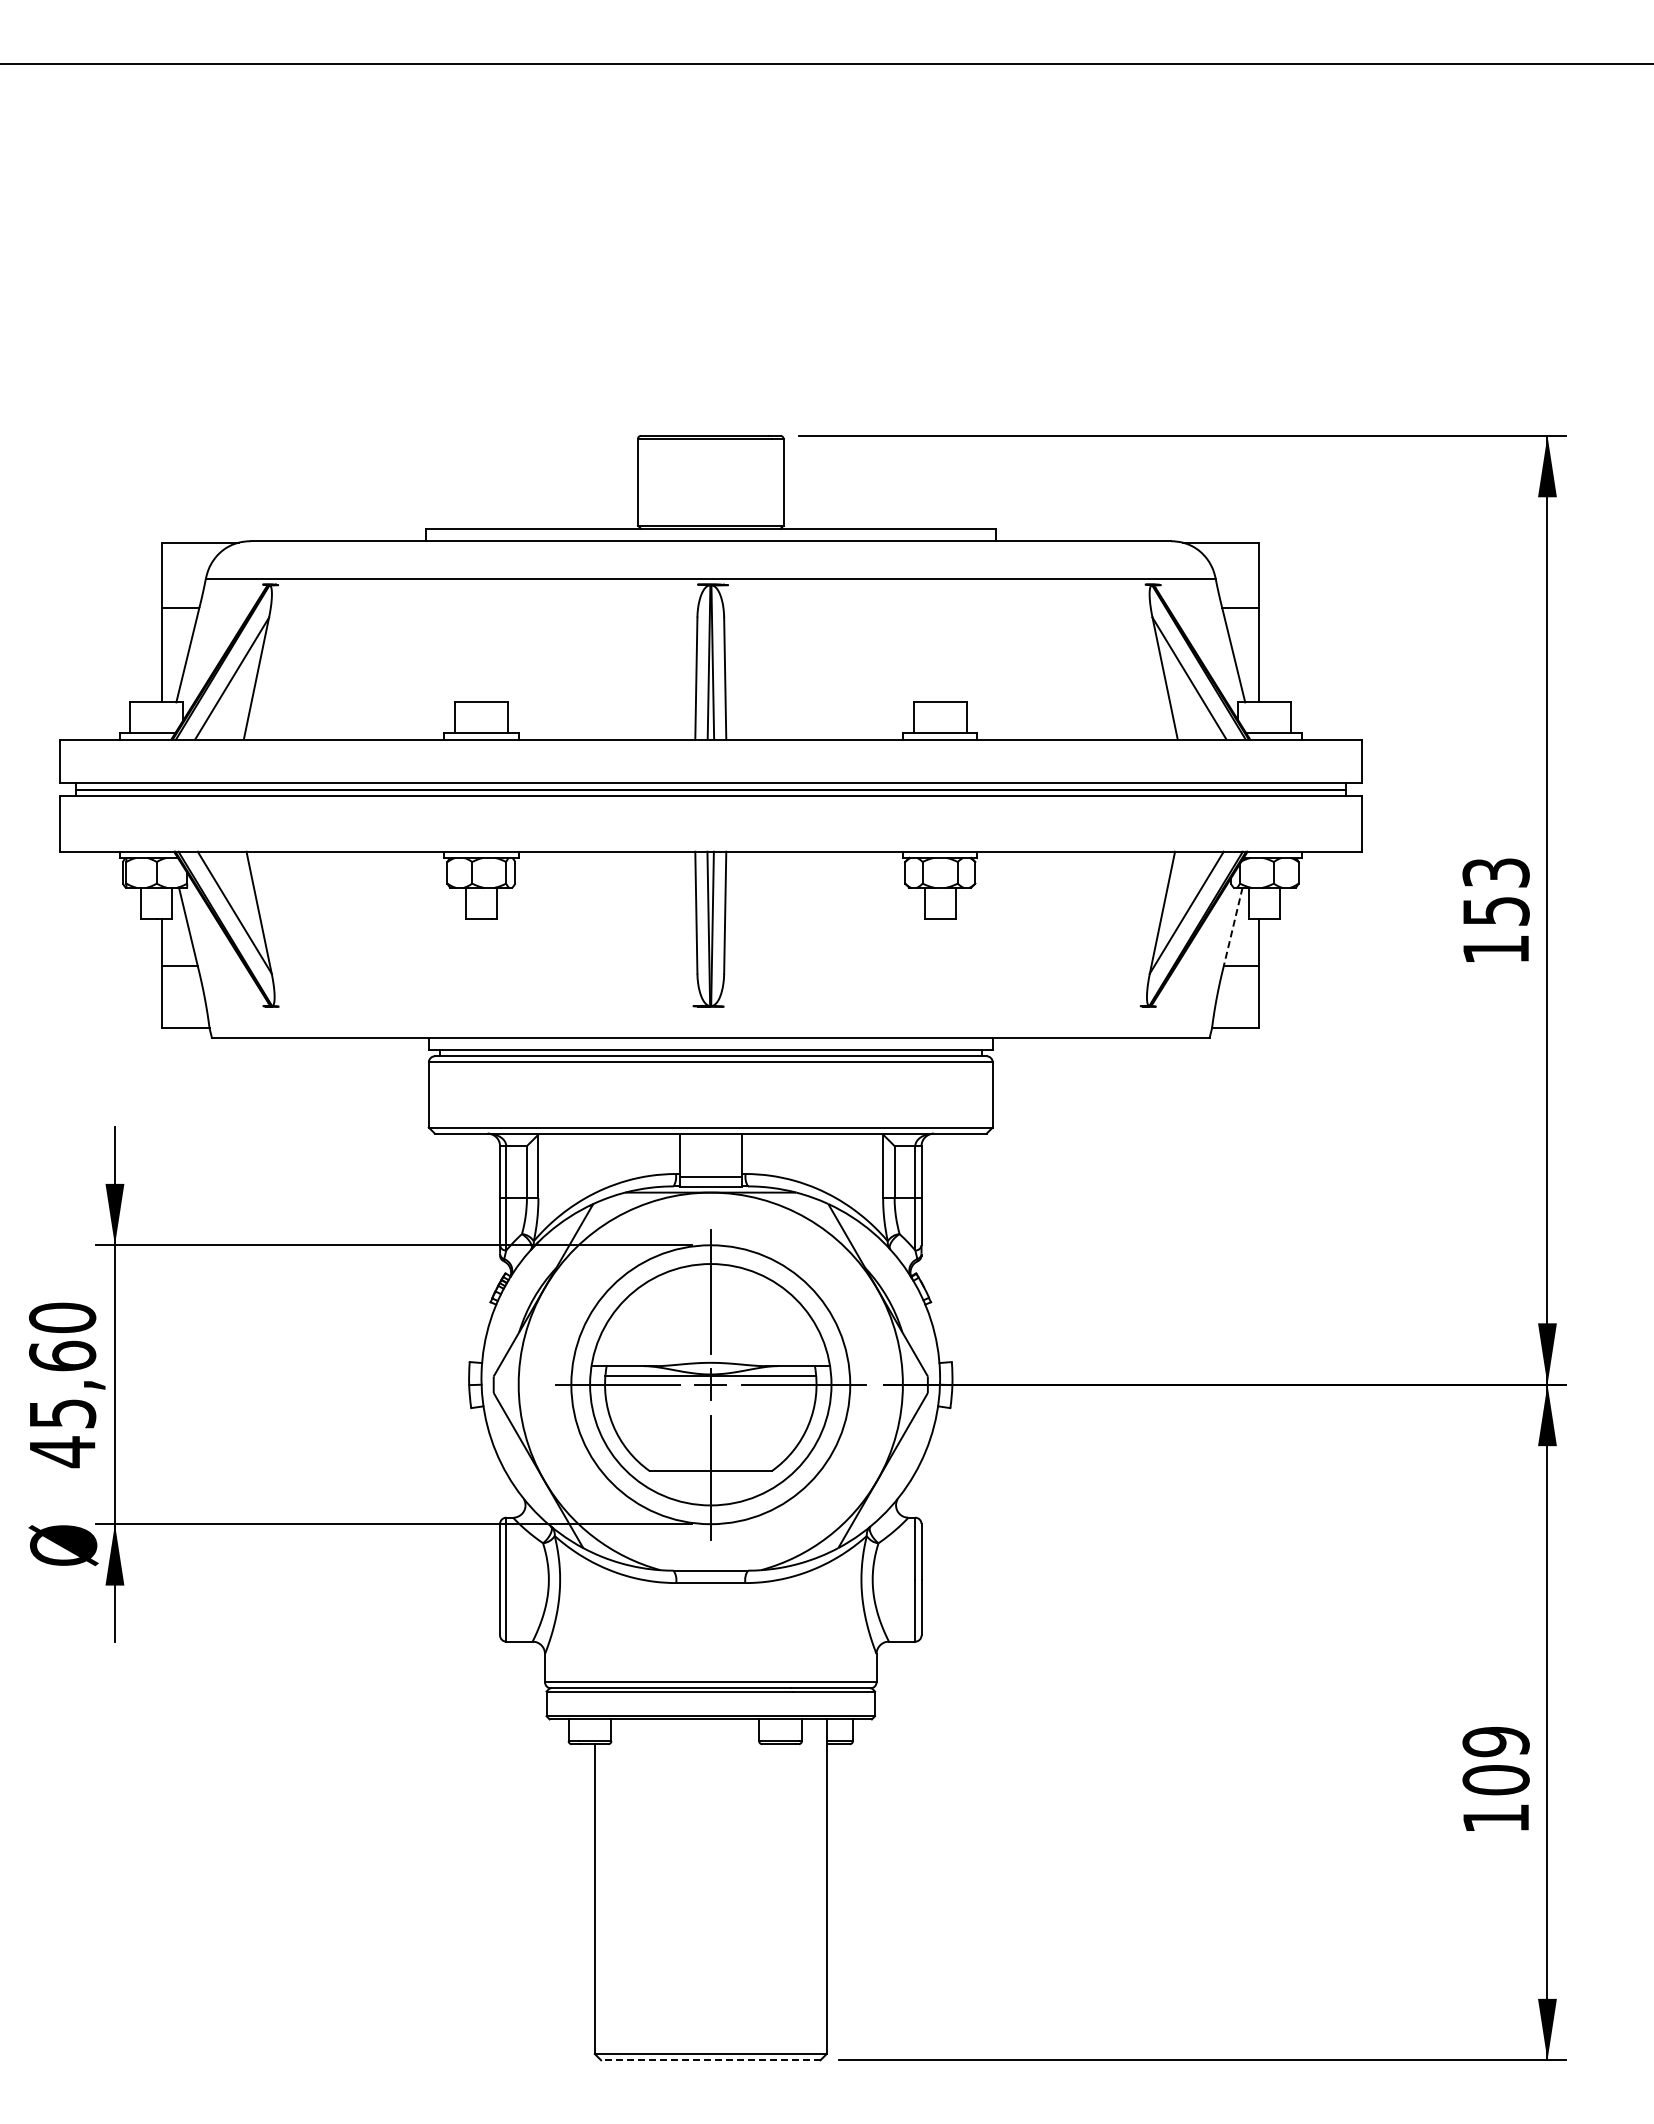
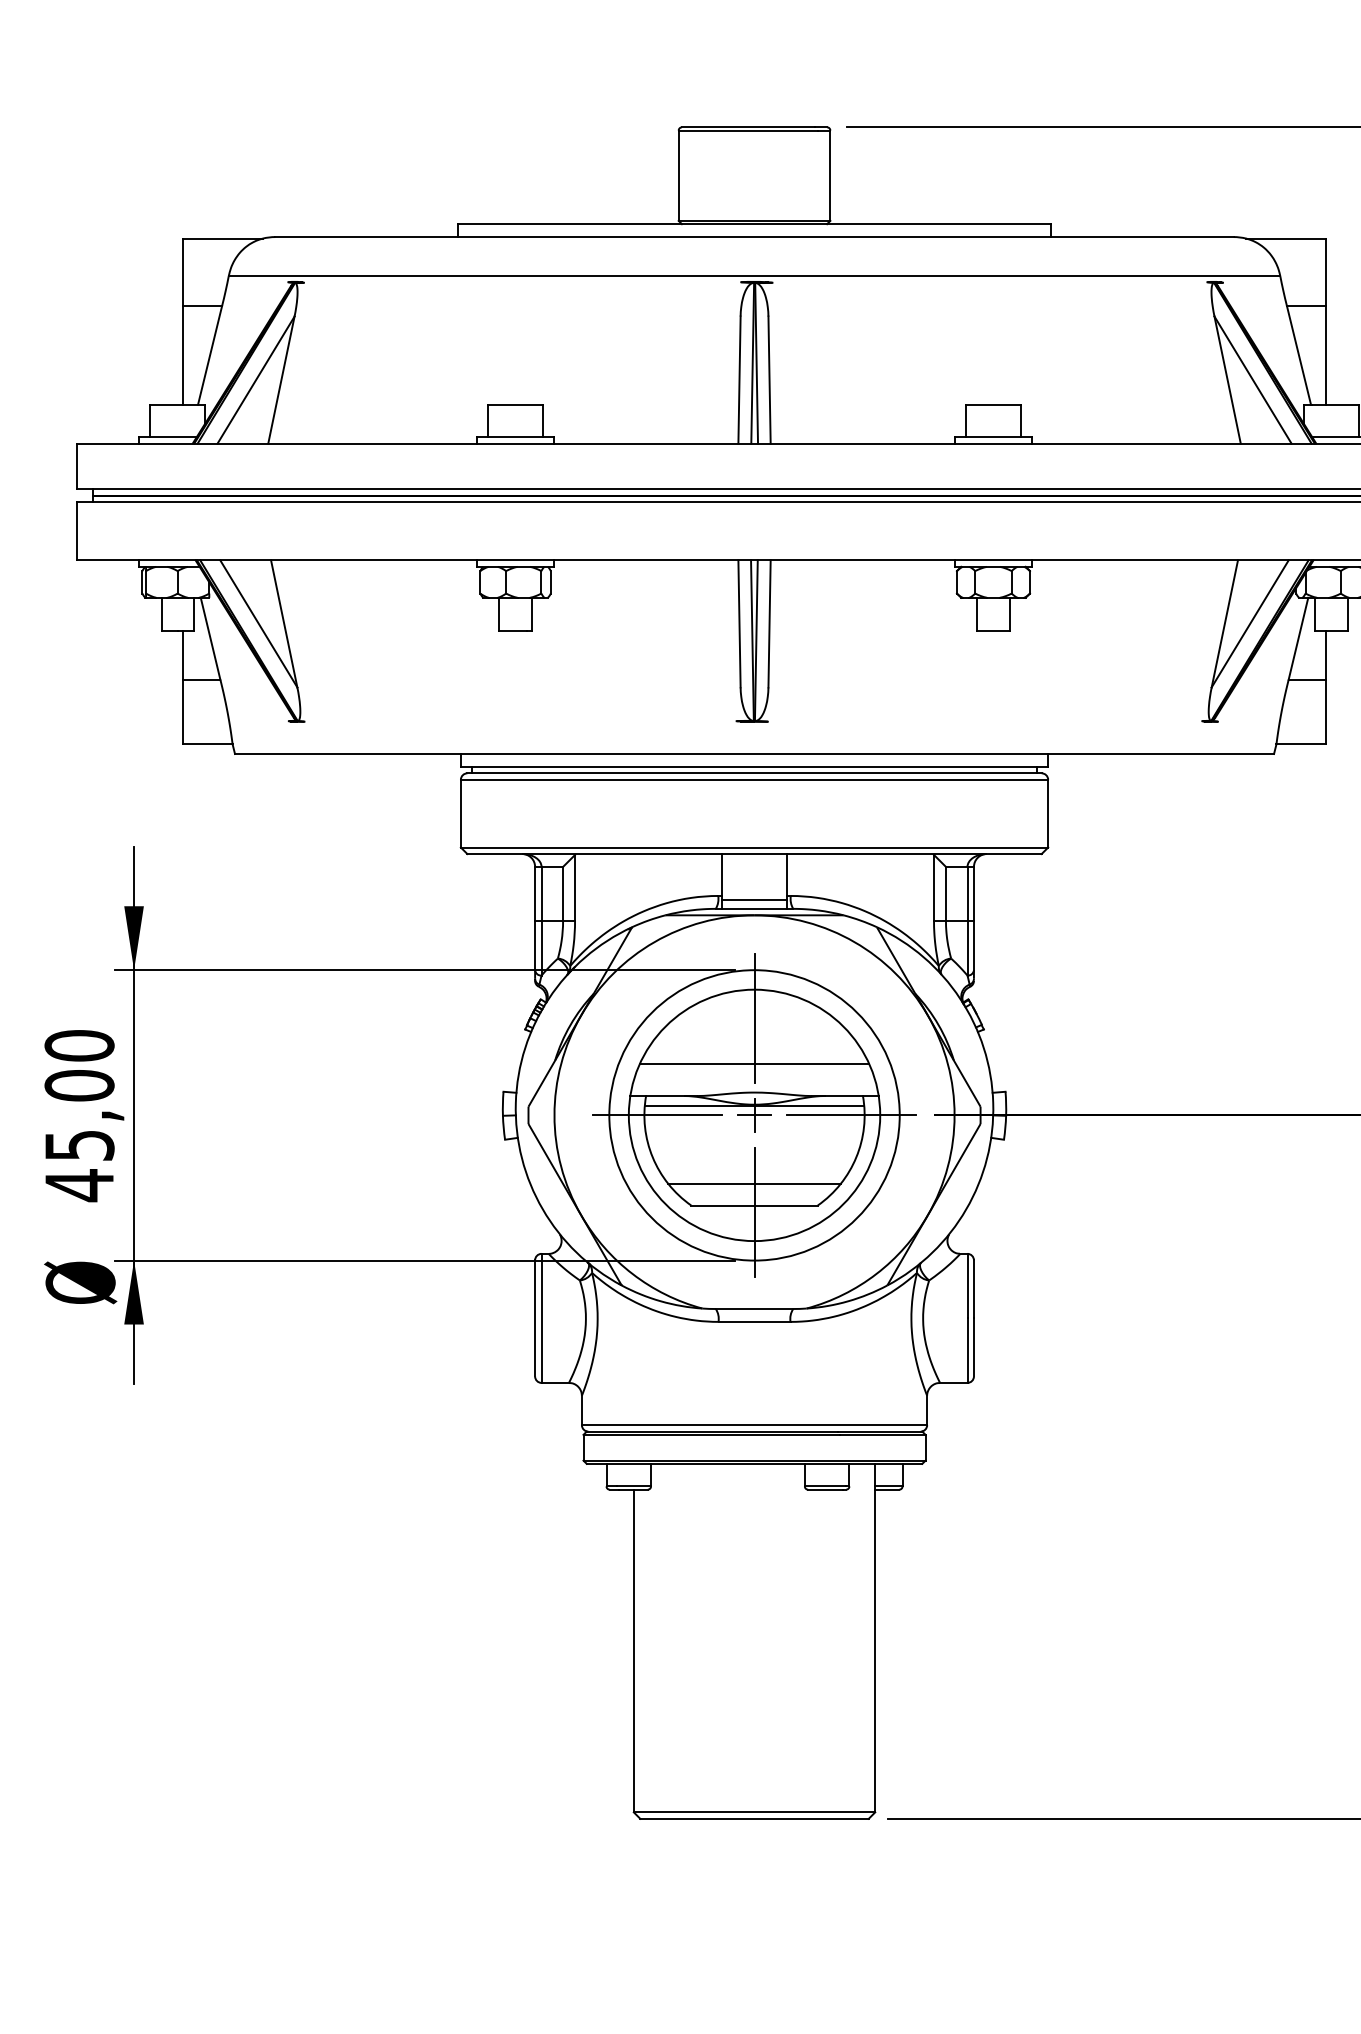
line: (1233, 927) -> (1298, 639), dashed -> solid
line: (710, 1335) -> (754, 1064), added
text: (62, 1355) -> (79, 1084), 45,60 -> 45,00
line: (710, 1450) -> (754, 1183), added
line: (710, 2060) -> (754, 1819), dashed -> solid

